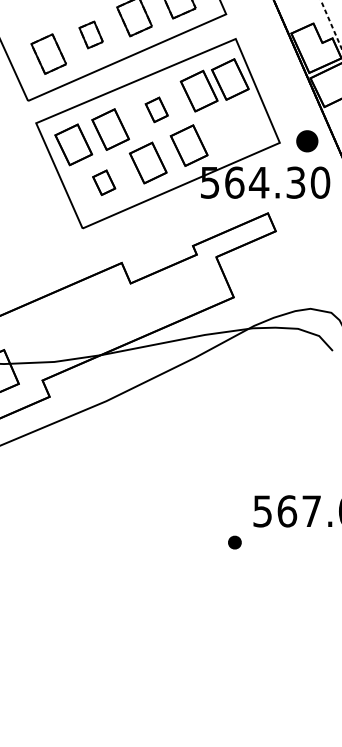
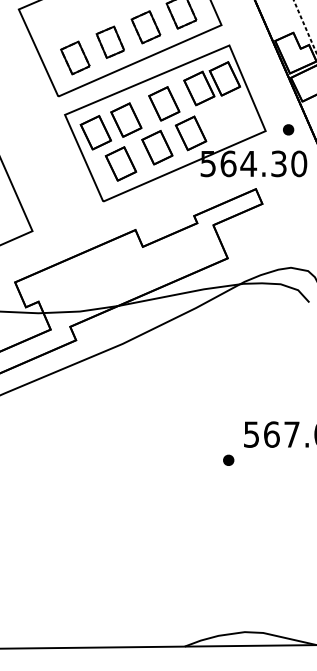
part: (90, 34) -> (109, 41), size x1.43
part: (156, 109) -> (164, 103), size x1.67
part: (307, 140) -> (288, 129), size x0.62
part: (103, 182) -> (120, 163), size x1.67

